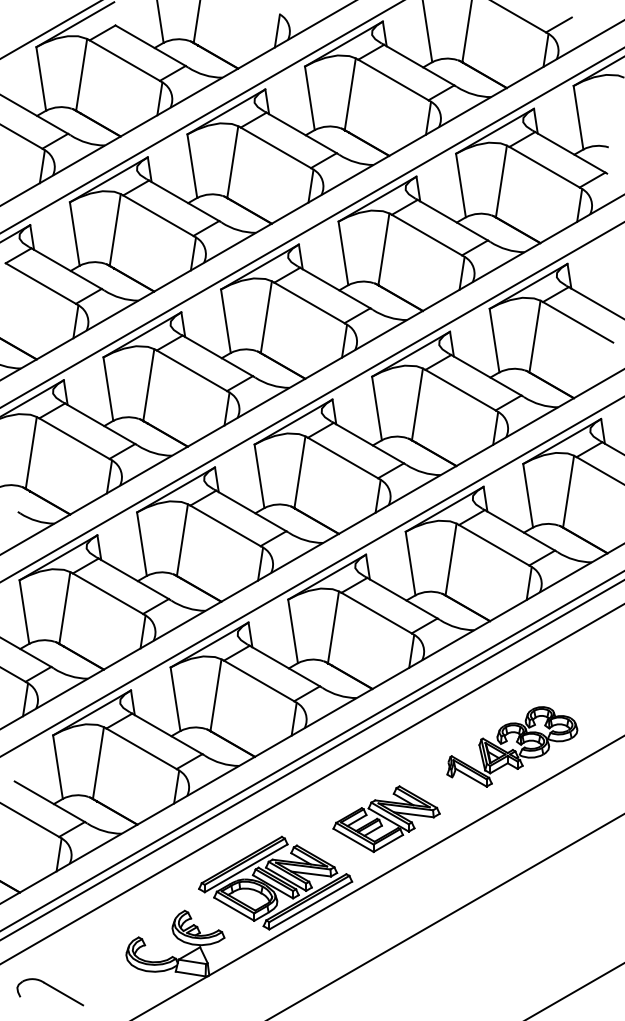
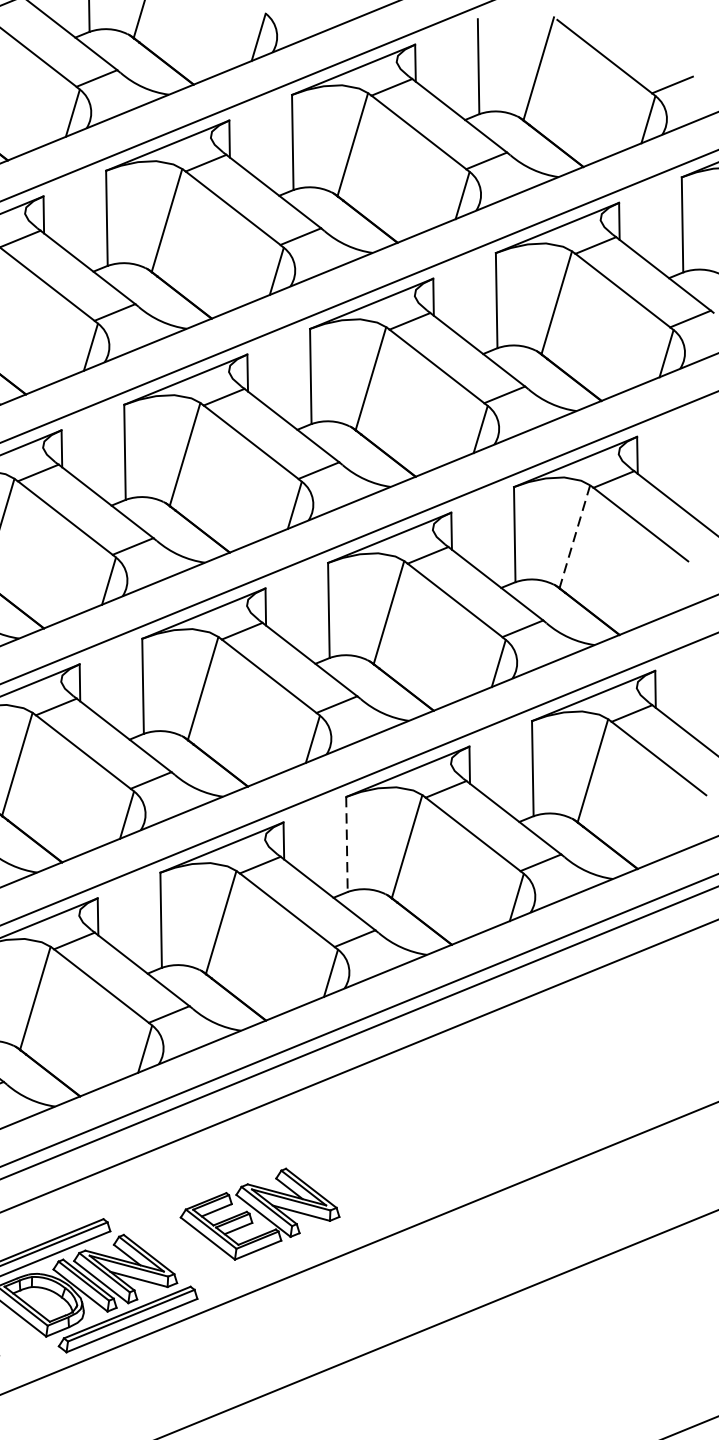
line: (534, 337) -> (573, 538), solid -> dashed
line: (410, 564) -> (346, 845), solid -> dashed
part: (512, 746) -> (459, 1132), removed

